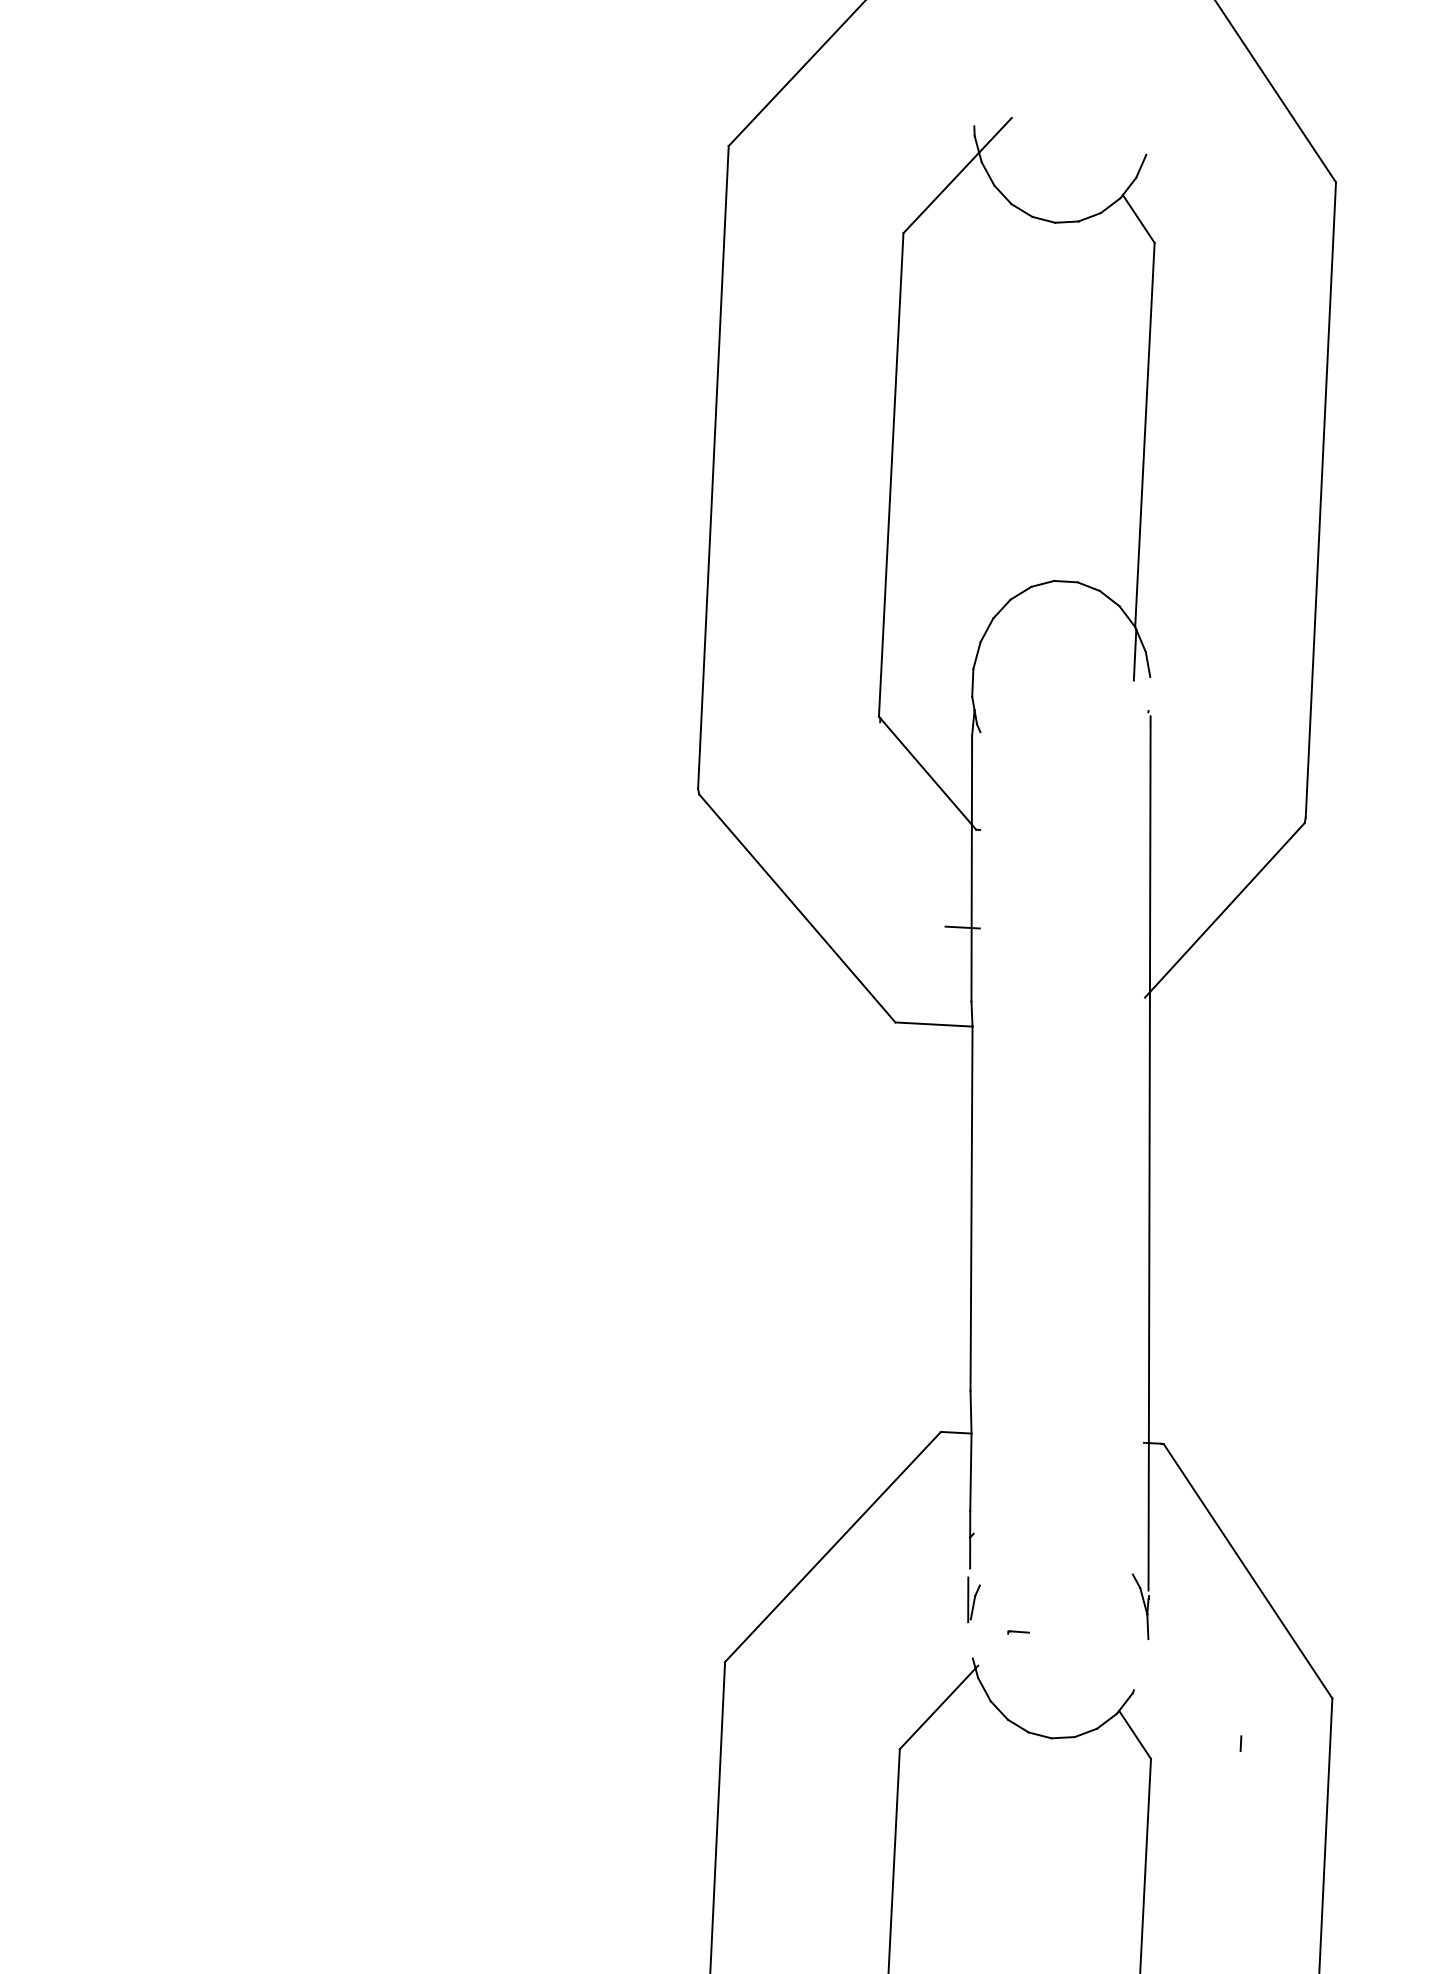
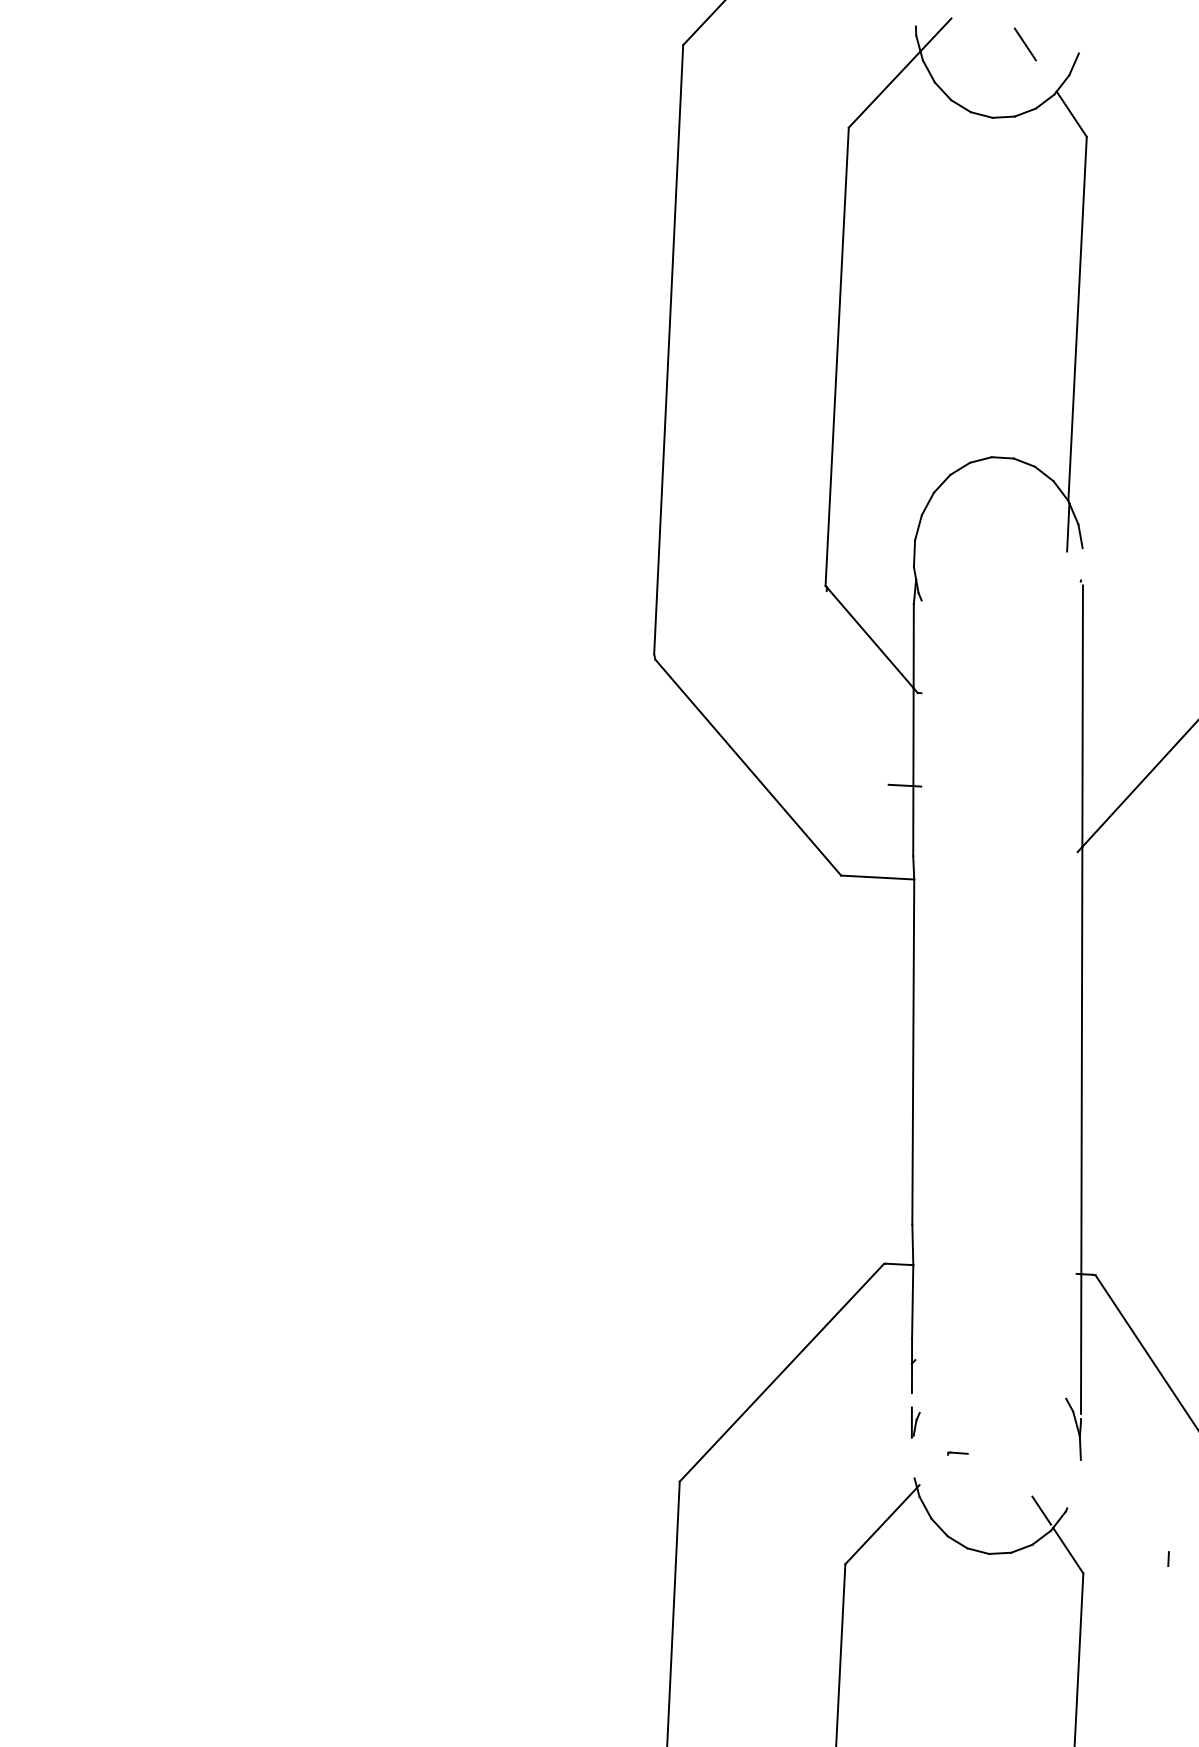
line: (1089, 145) -> (1025, 44), added
part: (974, 1599) -> (916, 1422), size x0.71
line: (1106, 1692) -> (1041, 1510), added

